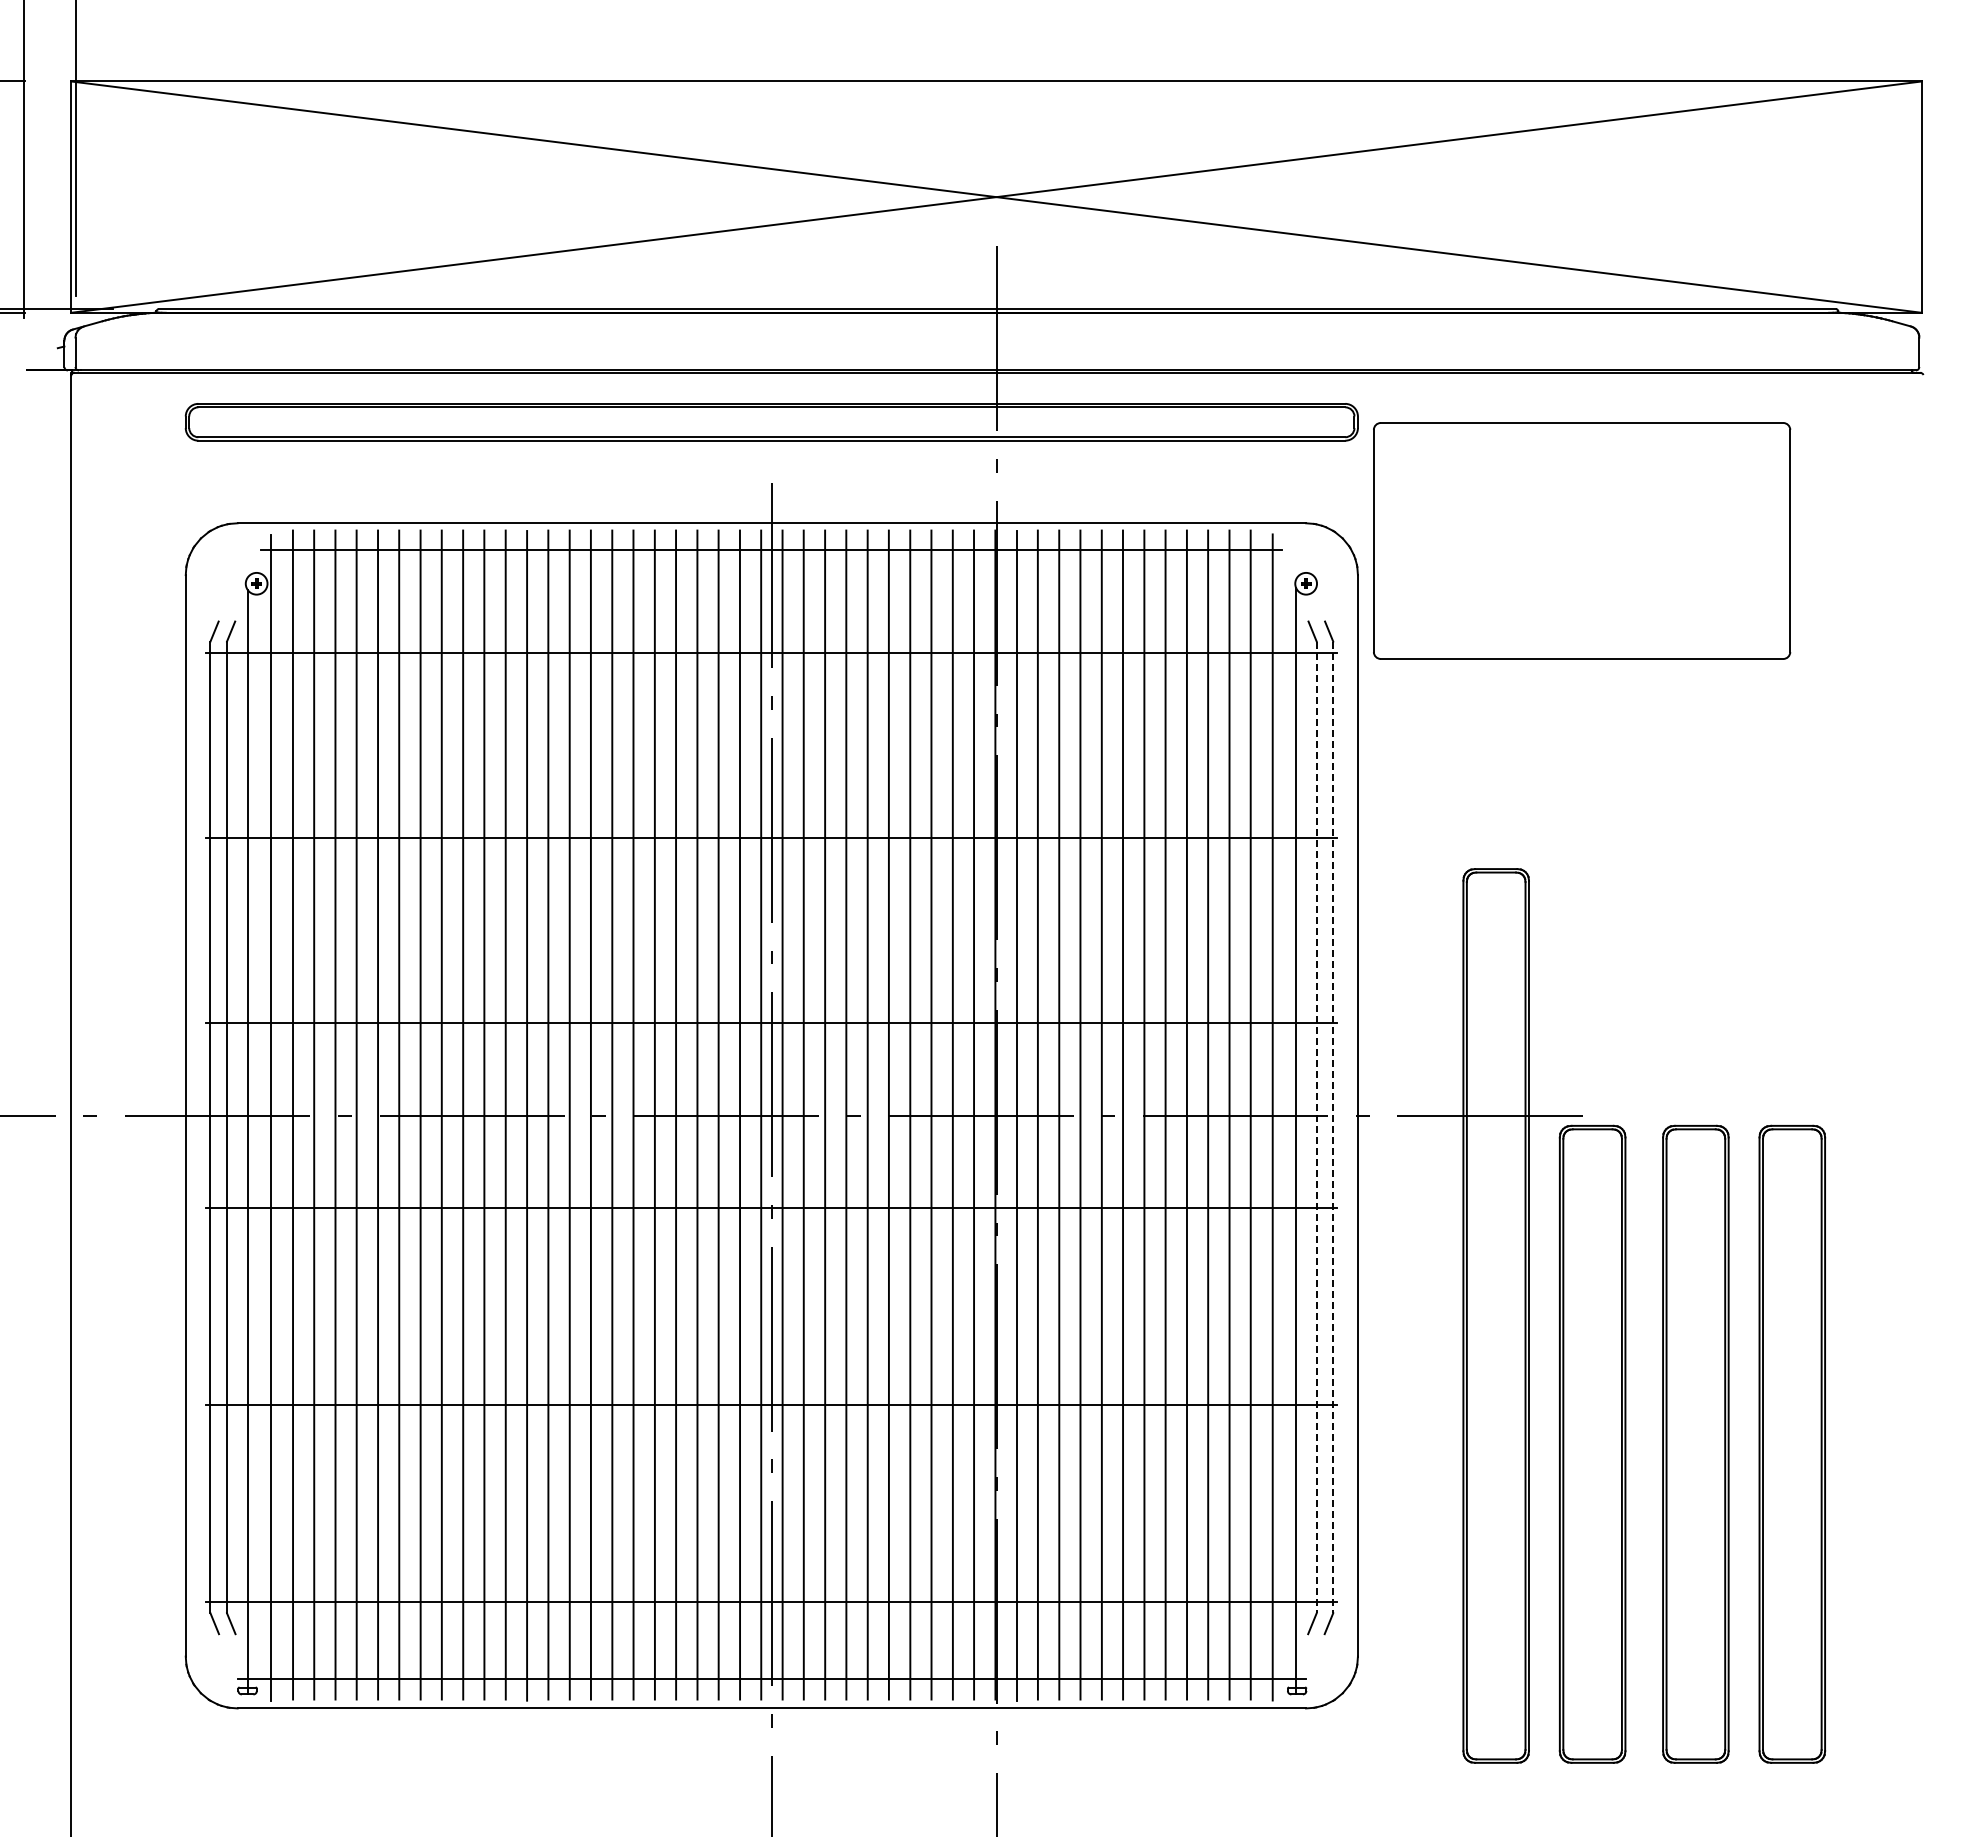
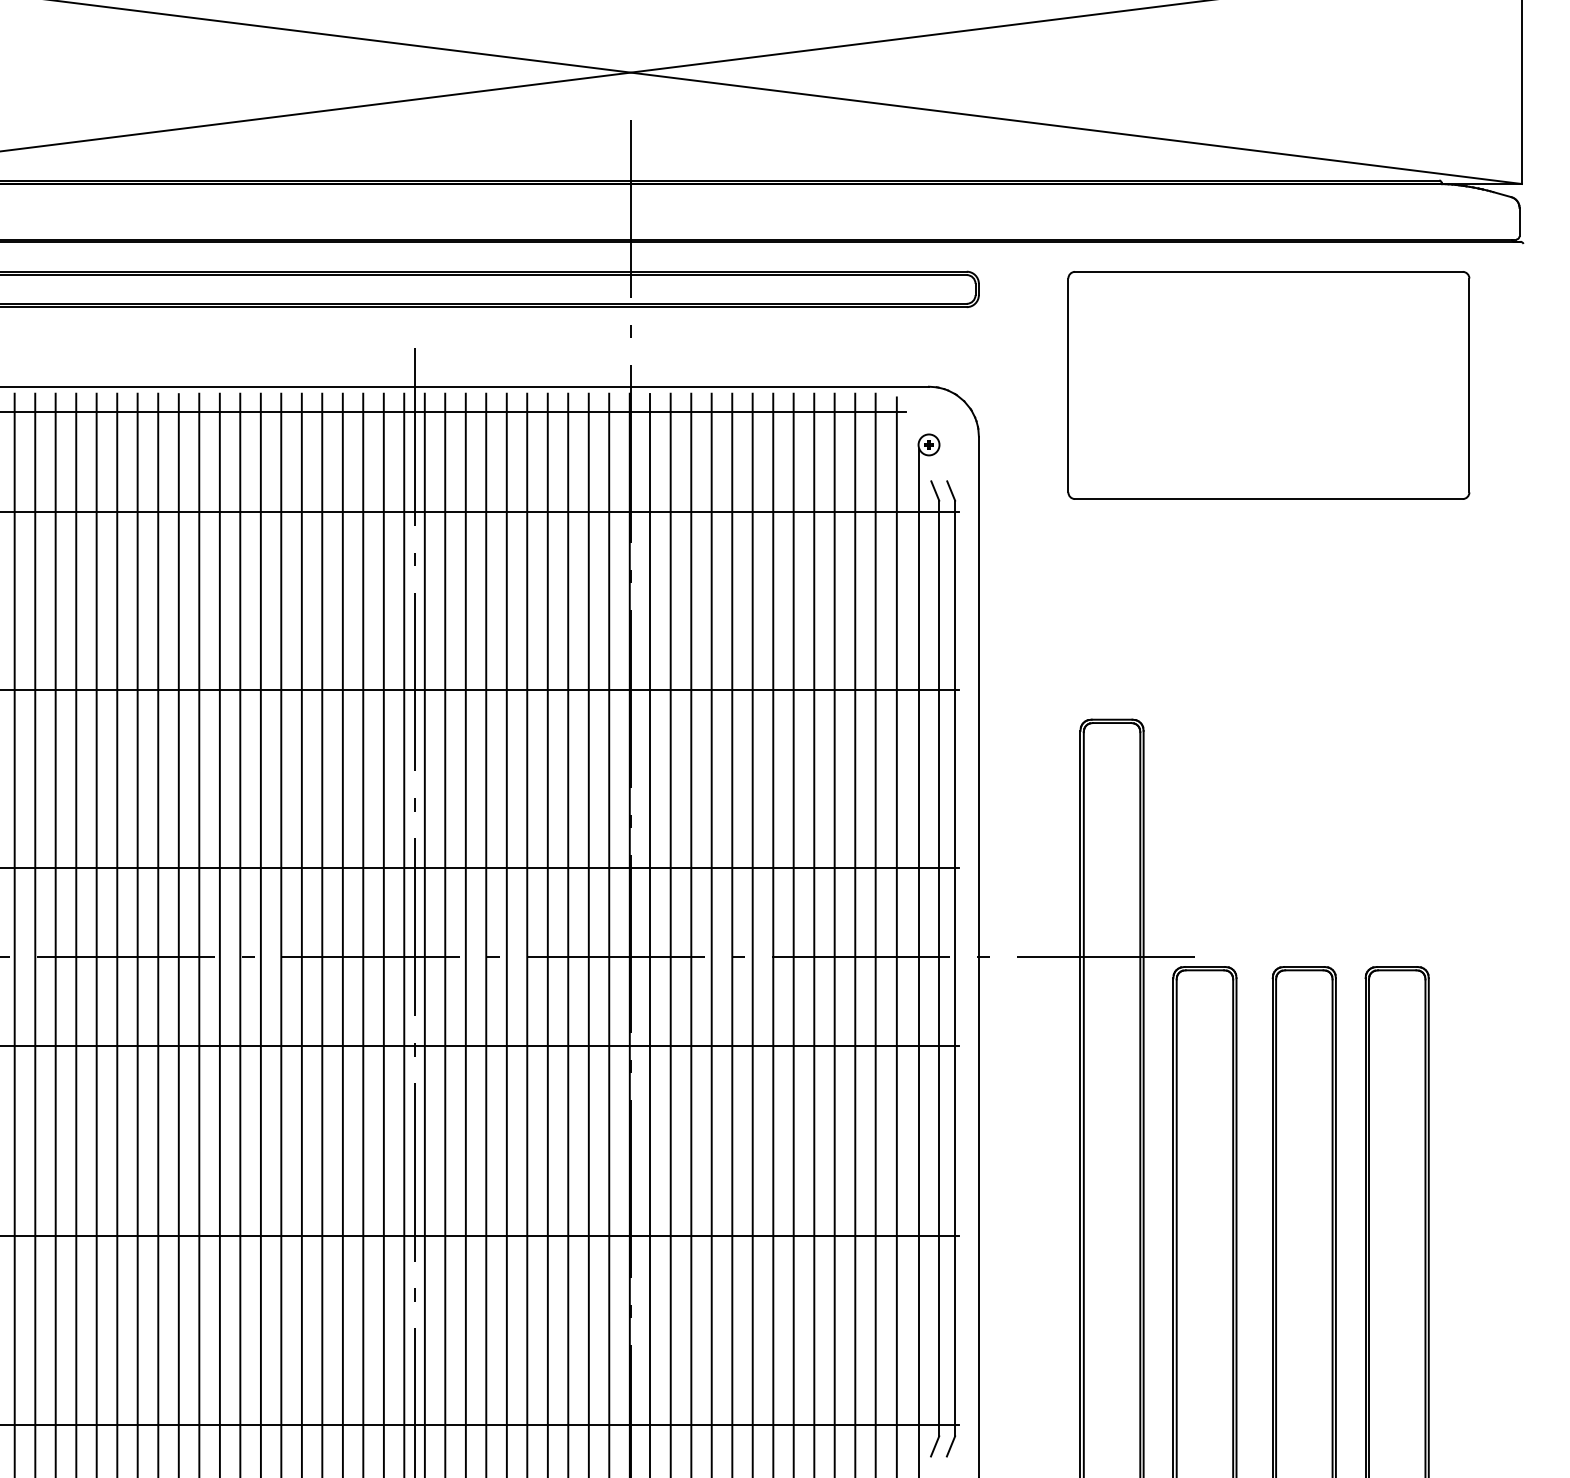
part: (1582, 540) -> (1269, 384), moved
line: (1316, 1127) -> (939, 968), dashed -> solid
line: (1333, 1127) -> (955, 968), dashed -> solid

